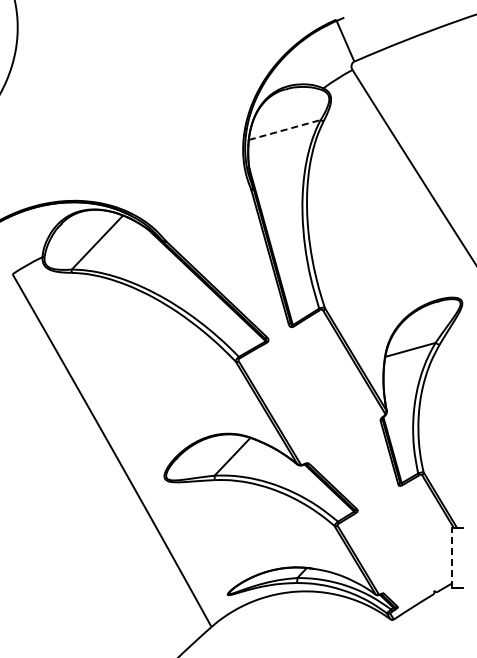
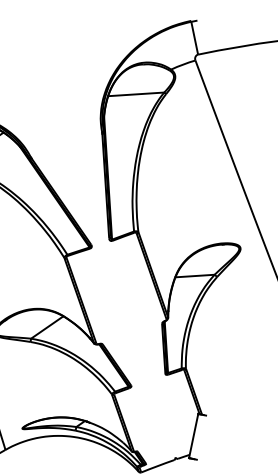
line: (285, 129) -> (136, 94), dashed -> solid
line: (452, 557) -> (194, 435), dashed -> solid

